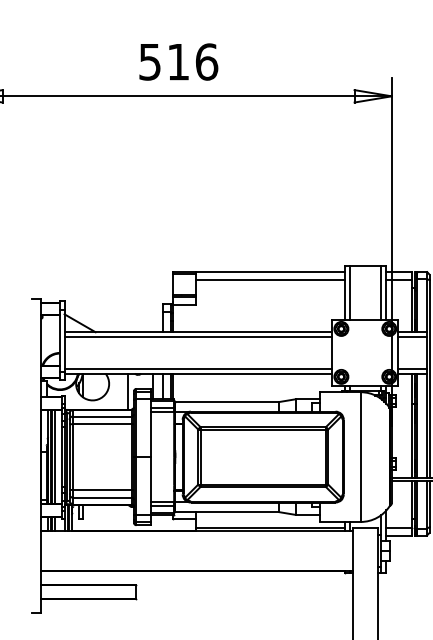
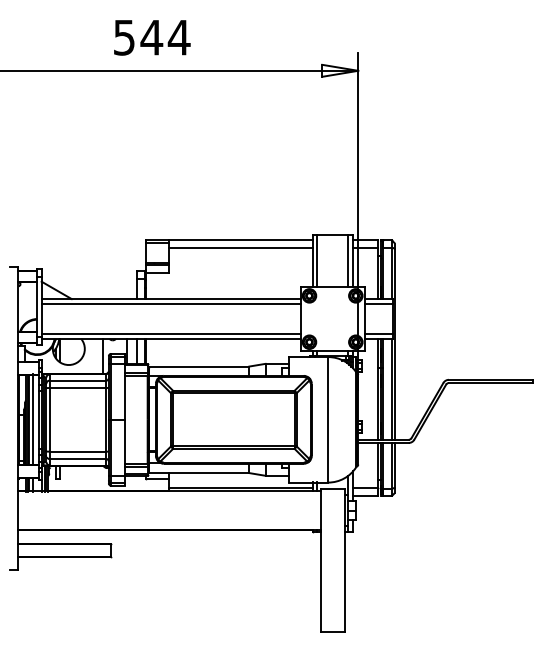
text: (192, 61) -> (165, 37), 516 -> 544

